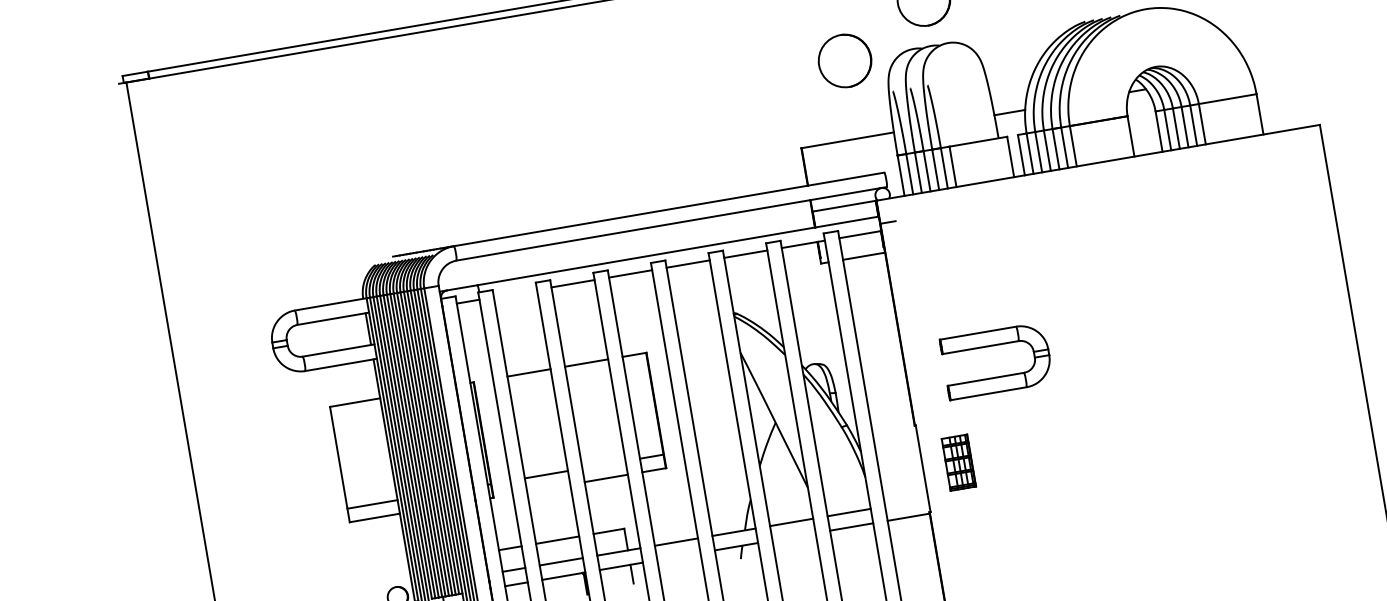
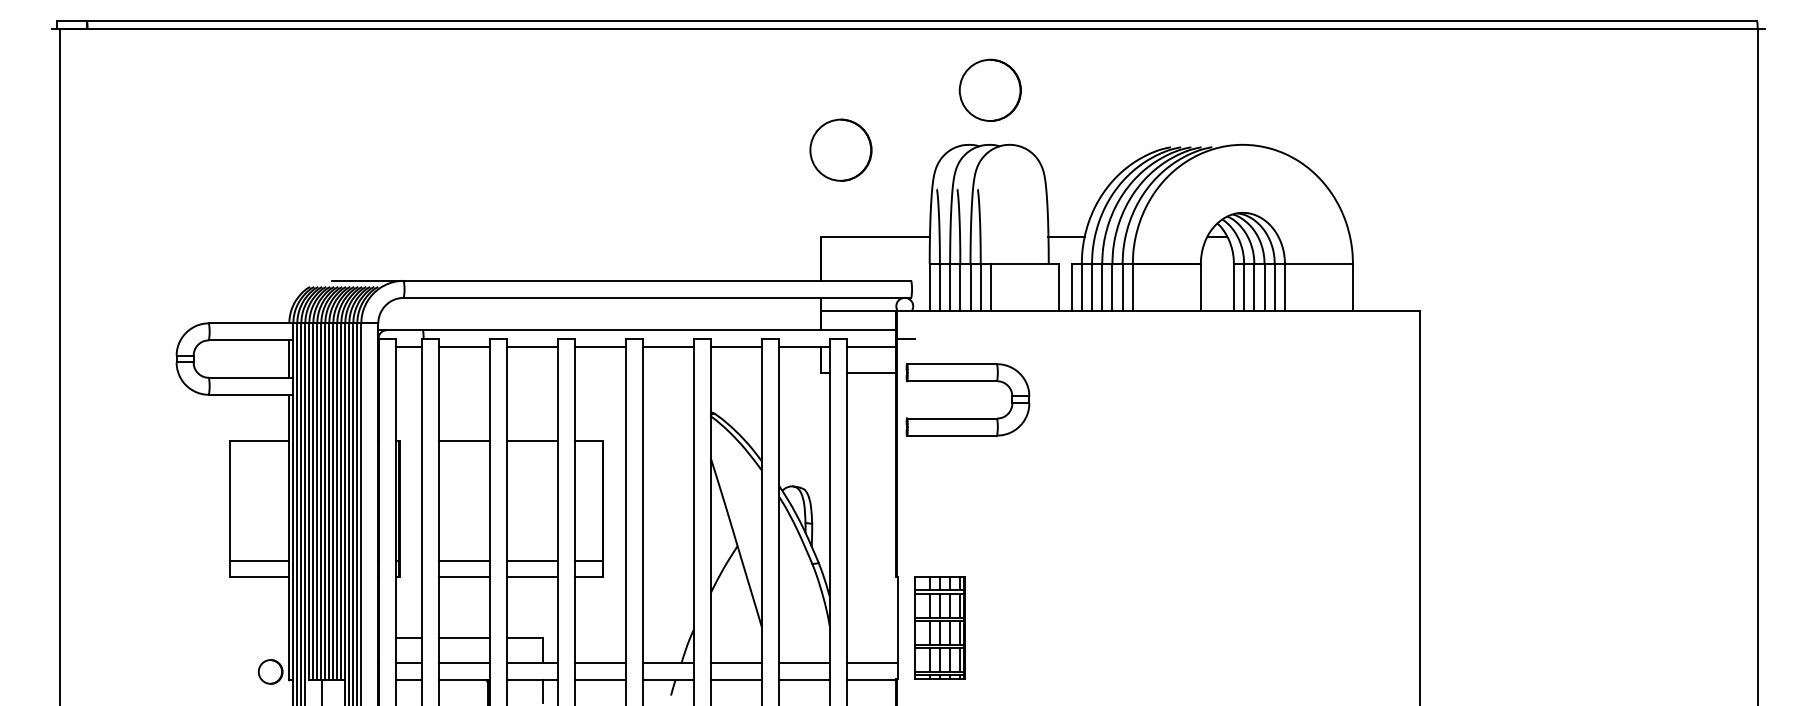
circle: (844, 60) -> (840, 149), moved
line: (515, 293) -> (464, 347), added
part: (993, 345) -> (967, 381), moved
part: (958, 462) -> (939, 627), size x1.67
line: (603, 464) -> (532, 560), added
line: (548, 488) -> (464, 576), added
line: (906, 502) -> (871, 663), added
line: (793, 537) -> (735, 680), added
line: (678, 556) -> (600, 680), added

